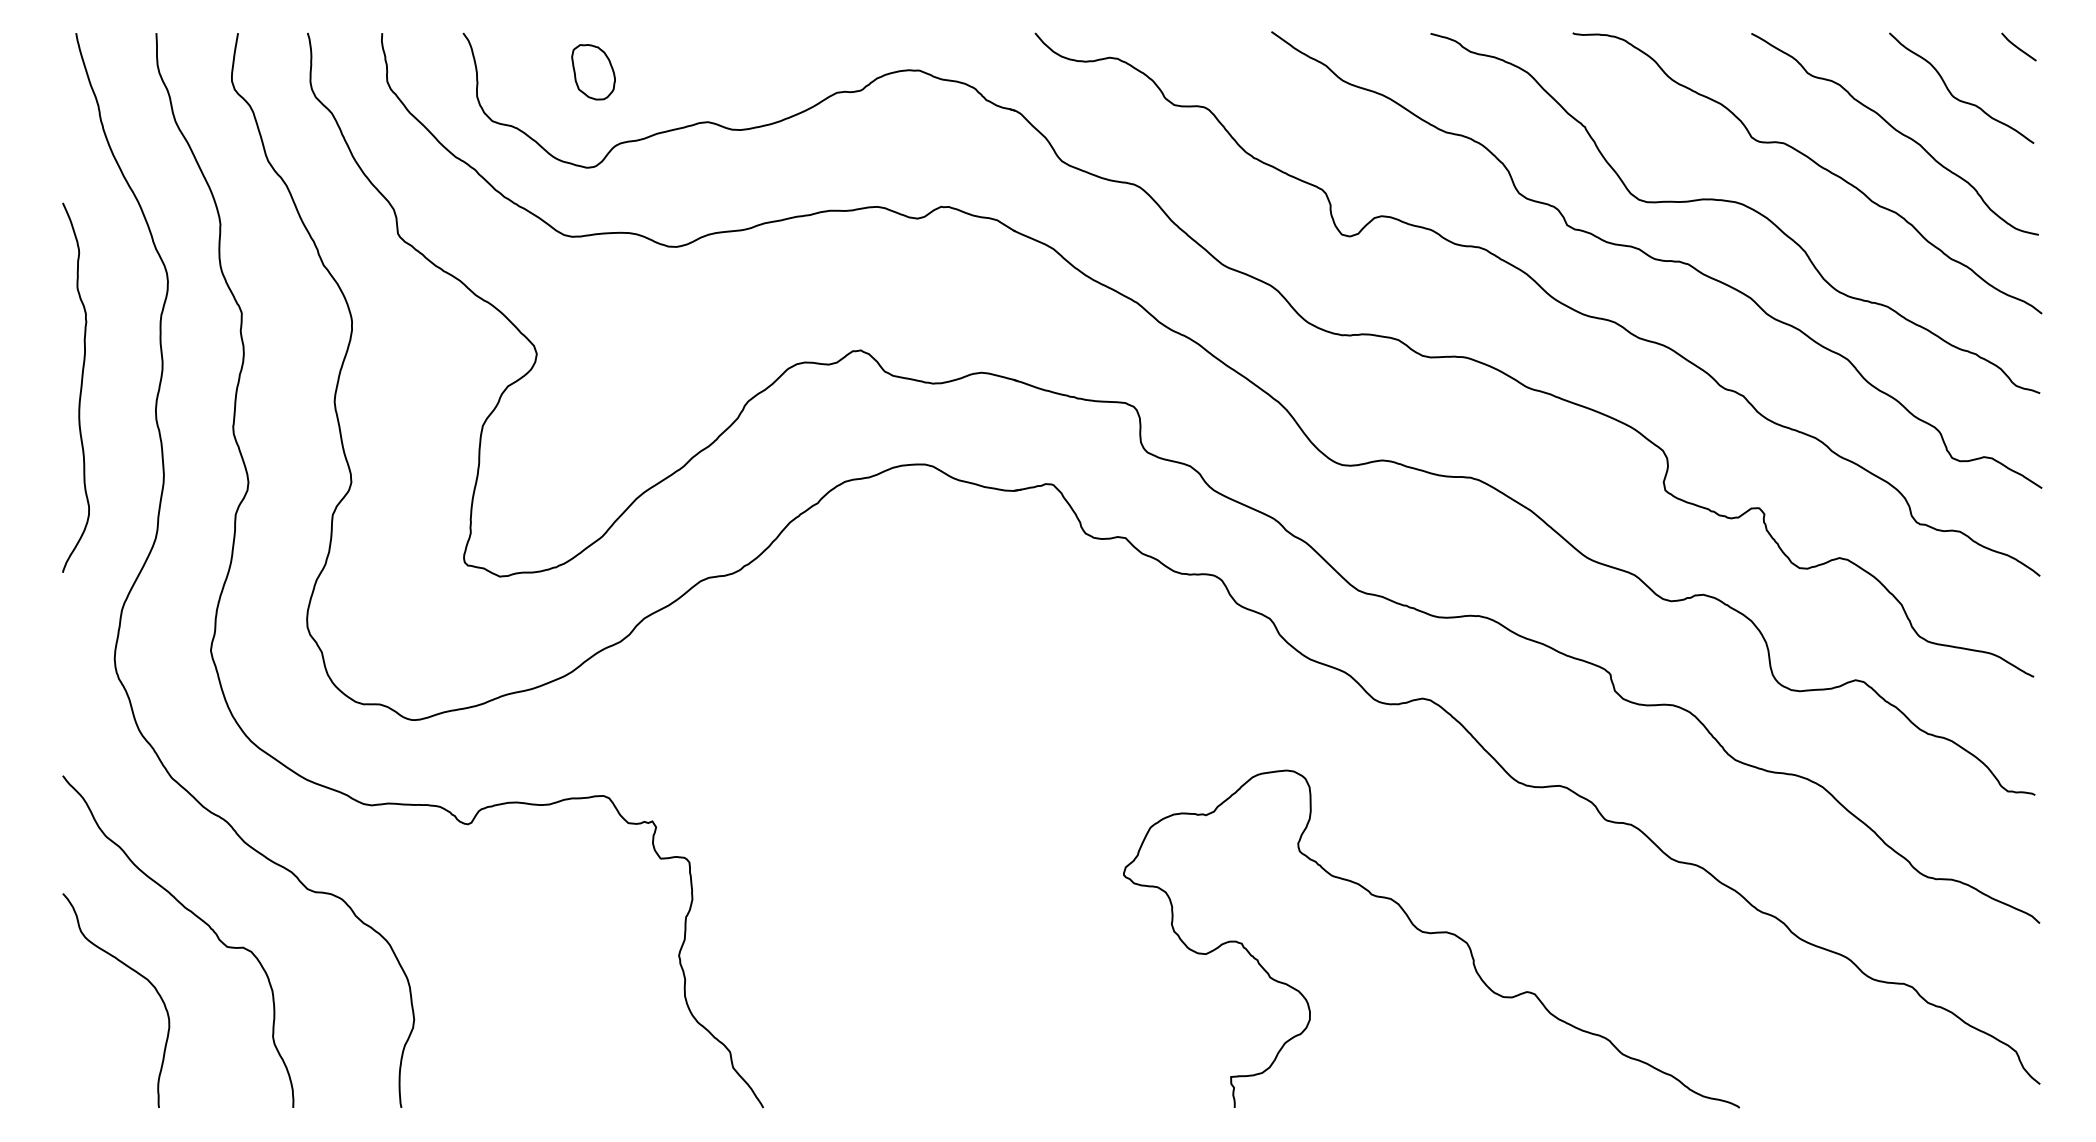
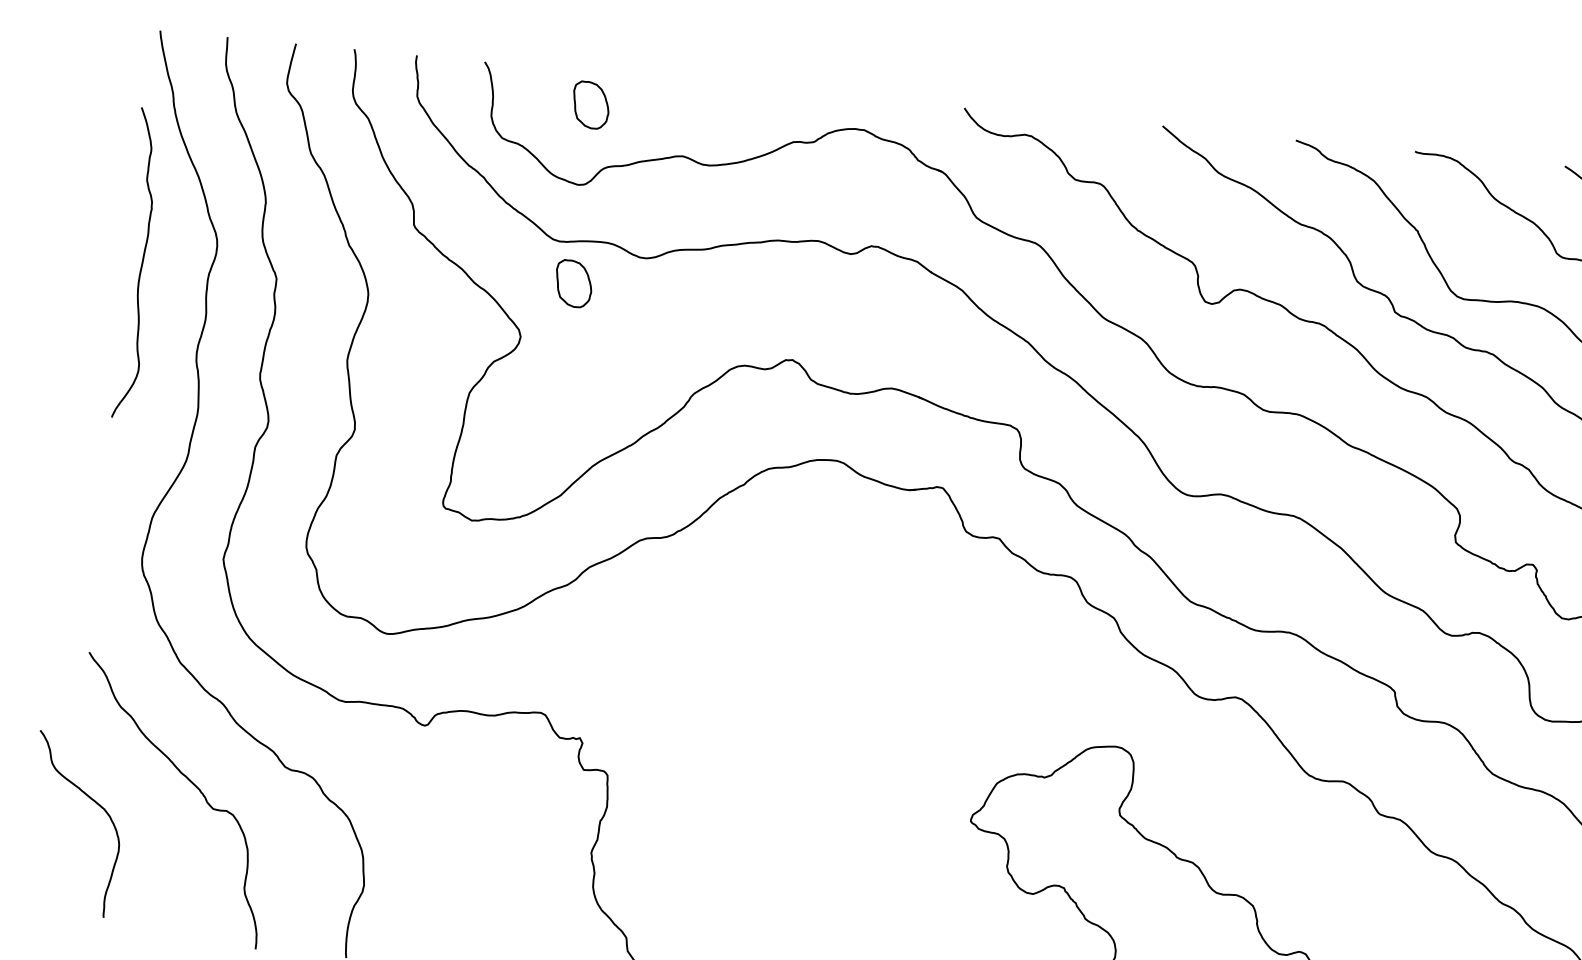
part: (593, 285) -> (573, 284), added
curve: (80, 387) -> (141, 263), moved
curve: (136, 973) -> (95, 803), moved

